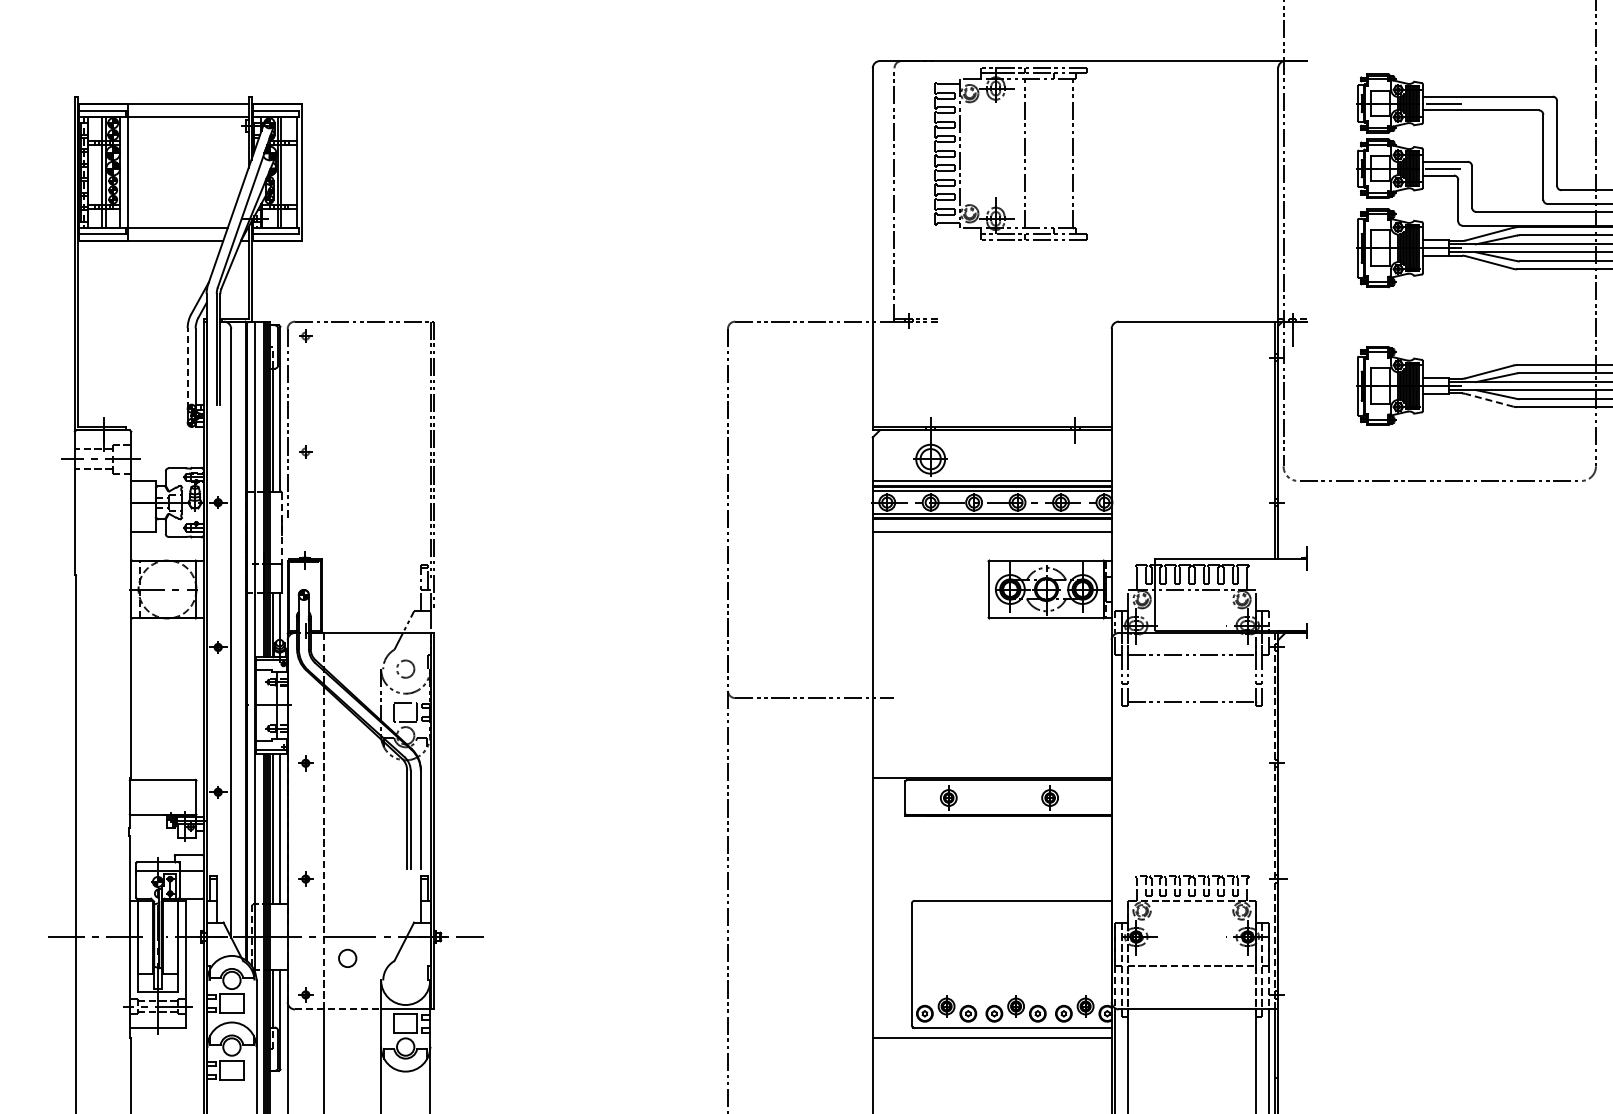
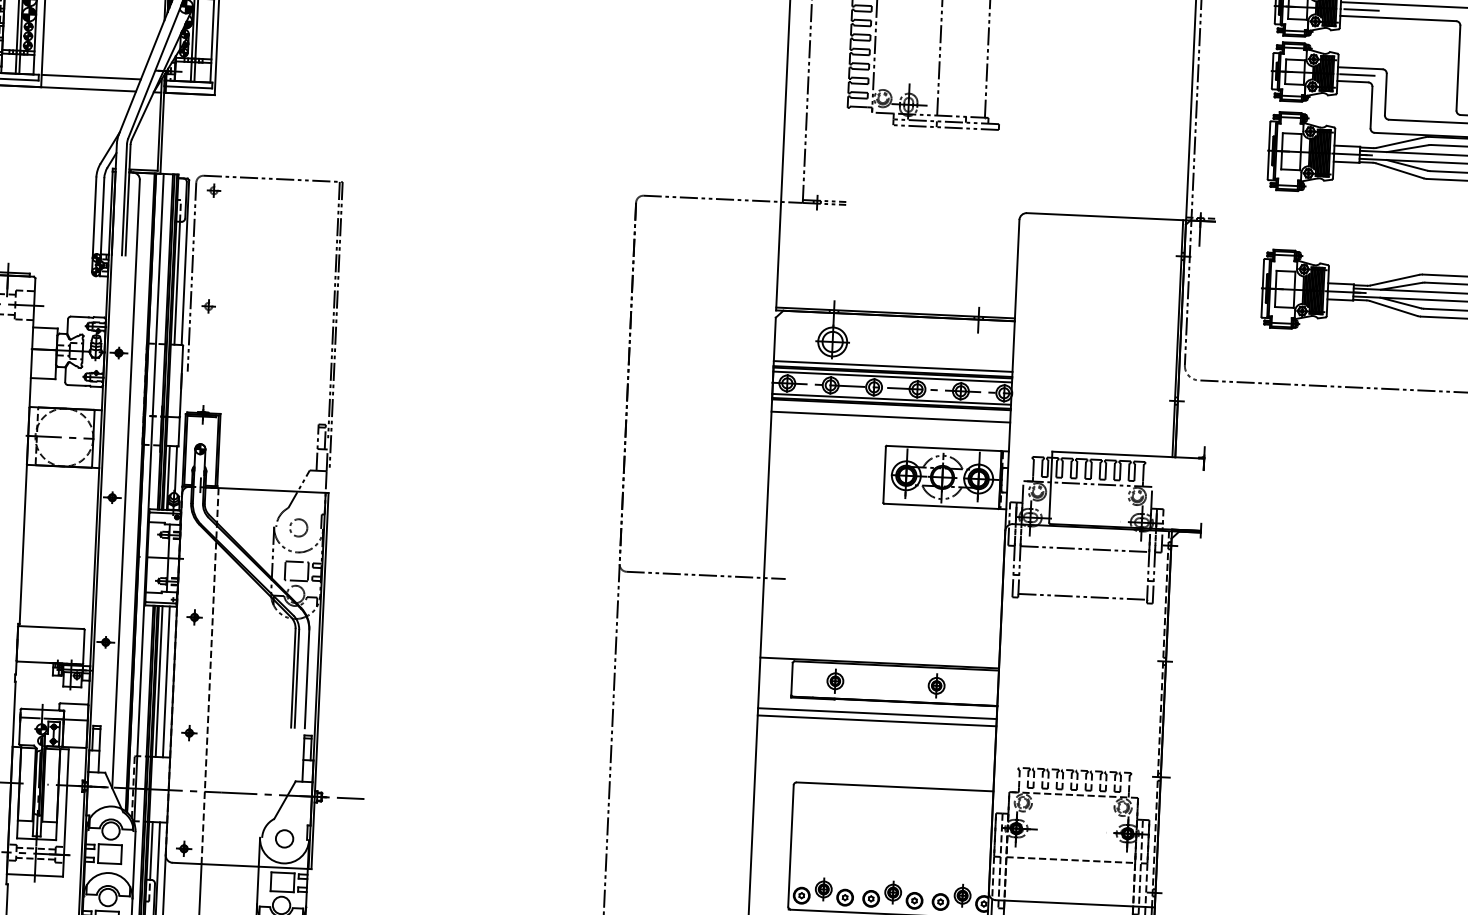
line: (187, 367) -> (94, 216), dashed -> solid
line: (1489, 400) -> (1393, 308), dashed -> solid
line: (281, 528) -> (181, 381), dashed -> solid
line: (991, 828) -> (876, 713), added
line: (991, 835) -> (876, 720), added
circle: (347, 957) -> (284, 837), moved
line: (338, 1009) -> (216, 864), dashed -> solid

